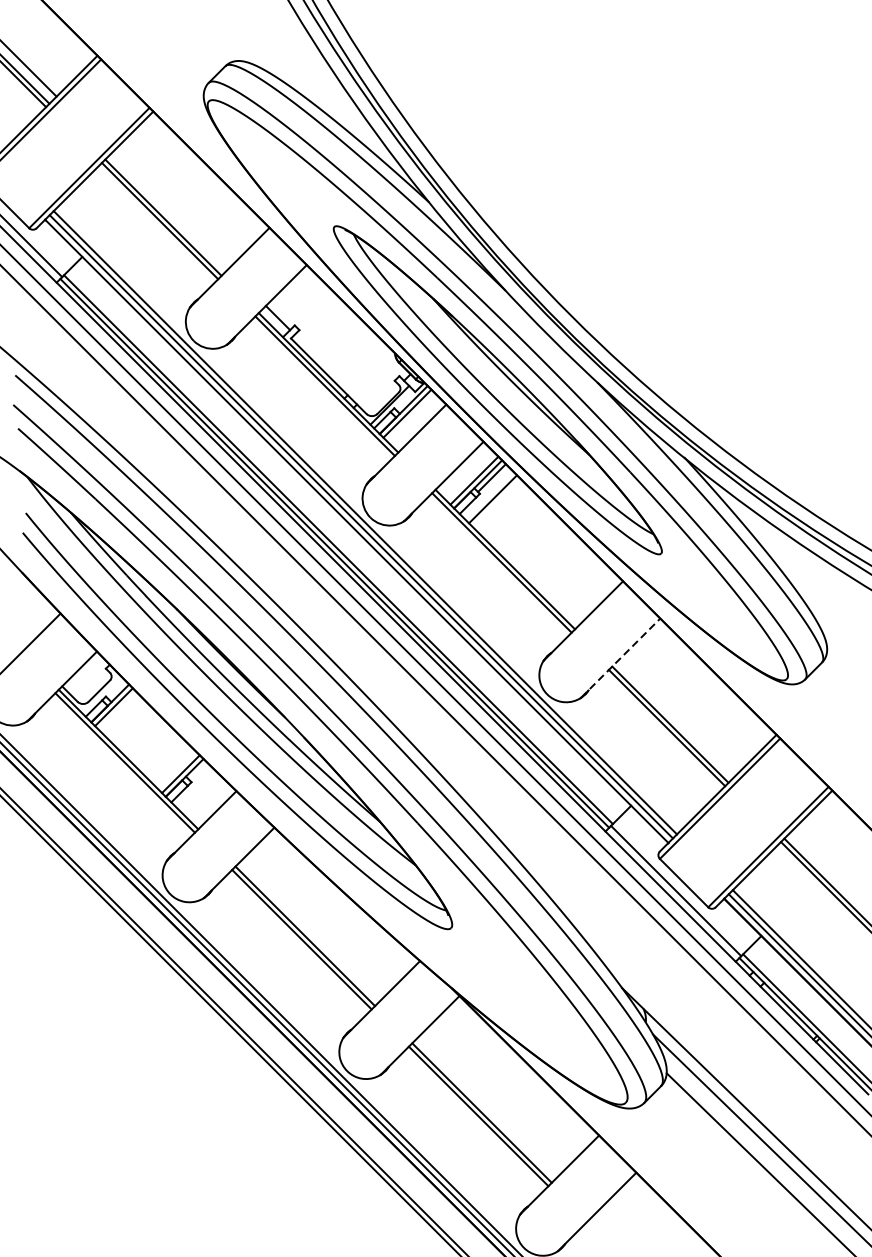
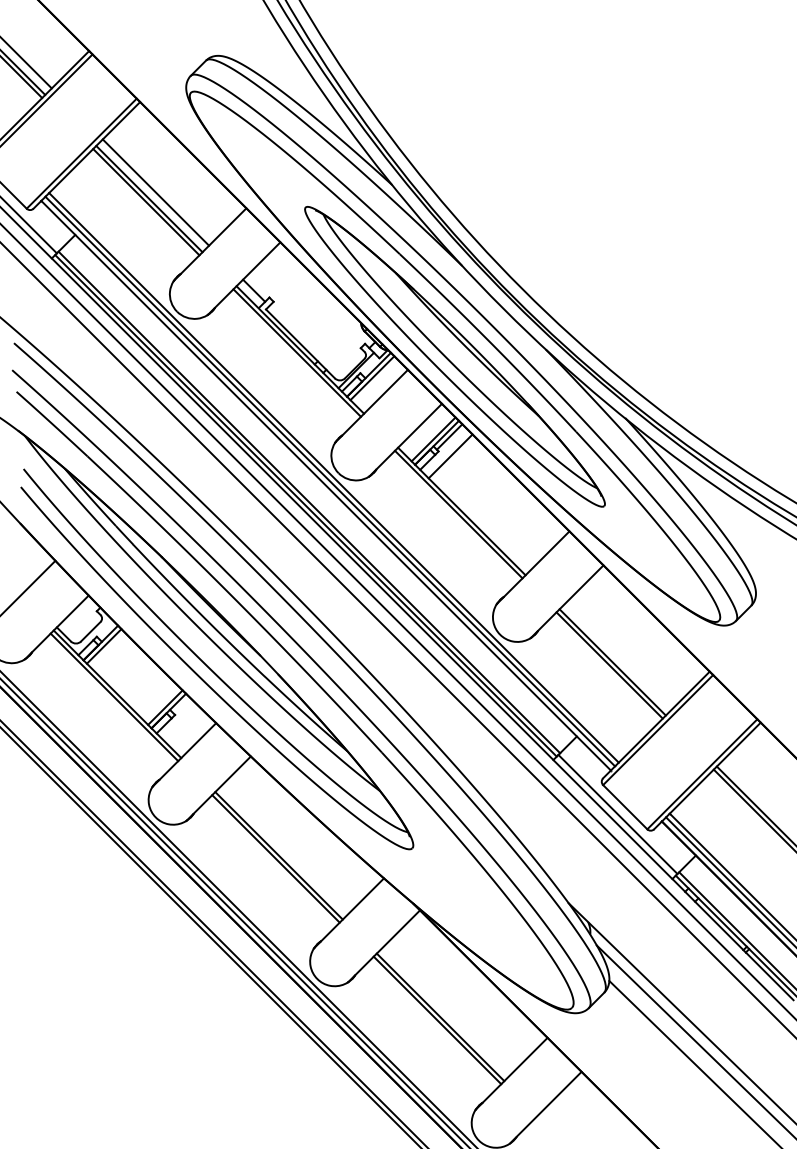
line: (170, 210) -> (155, 192), added
line: (620, 658) -> (567, 601), dashed -> solid

